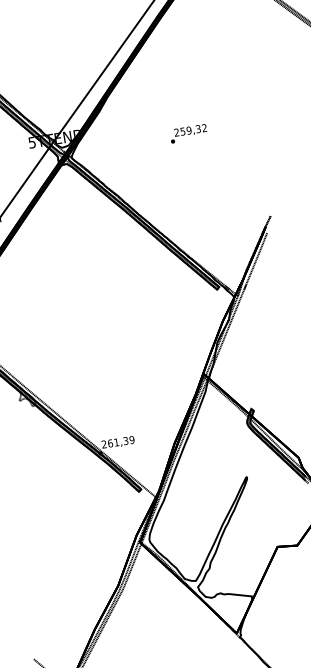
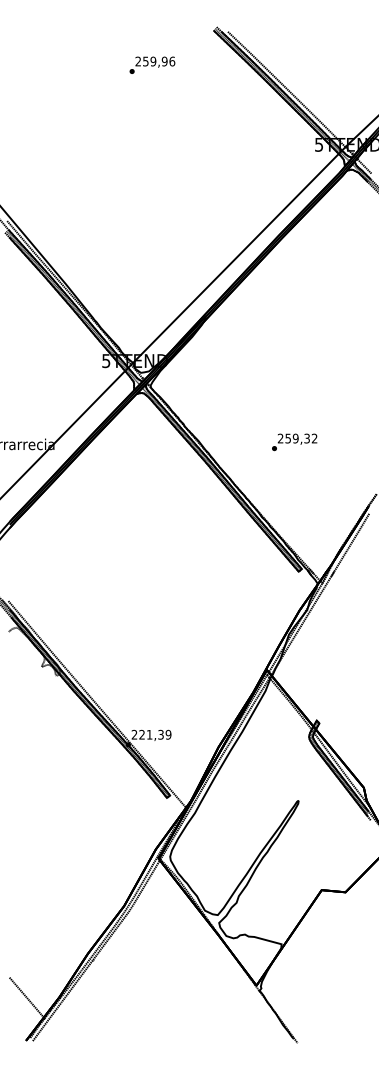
text: (188, 133) -> (294, 442), moved
text: (110, 443) -> (142, 734), 261,39 -> 221,39

